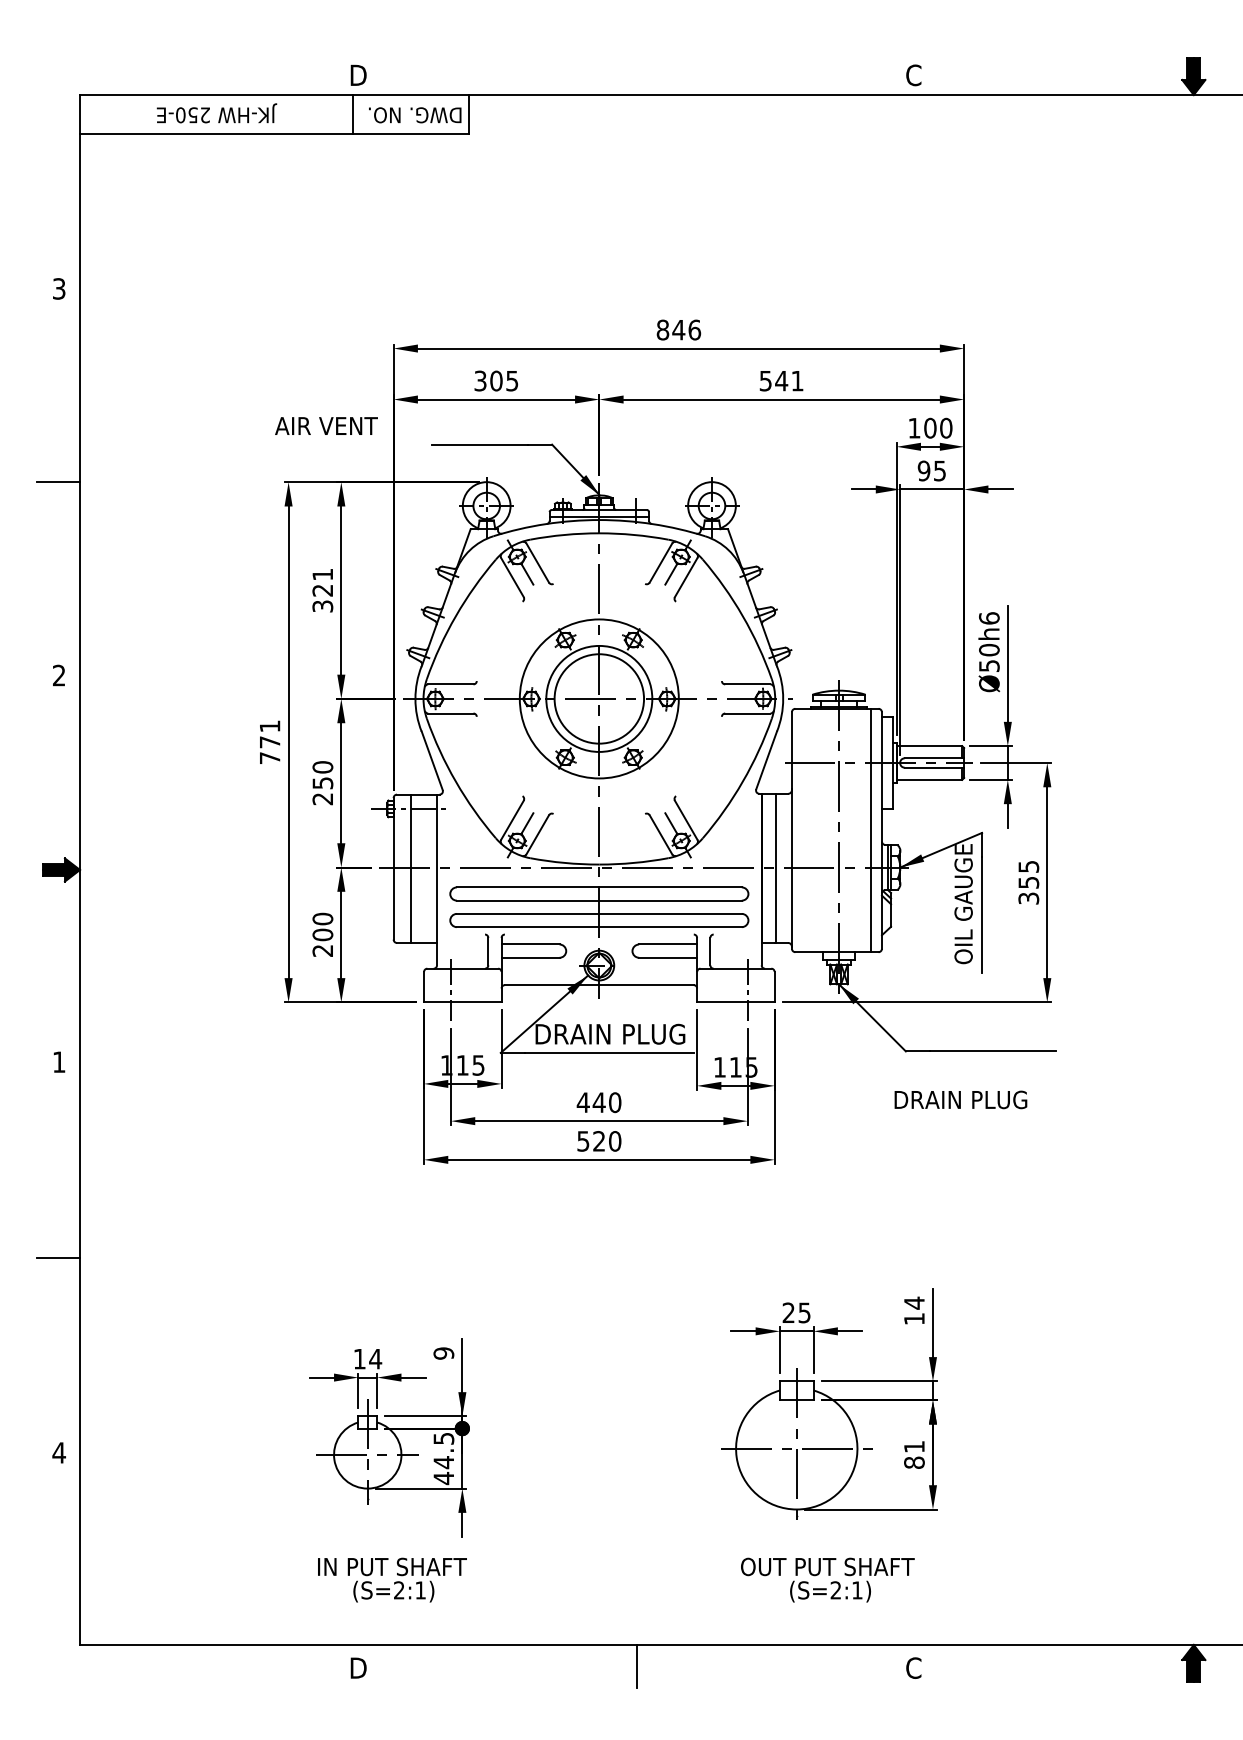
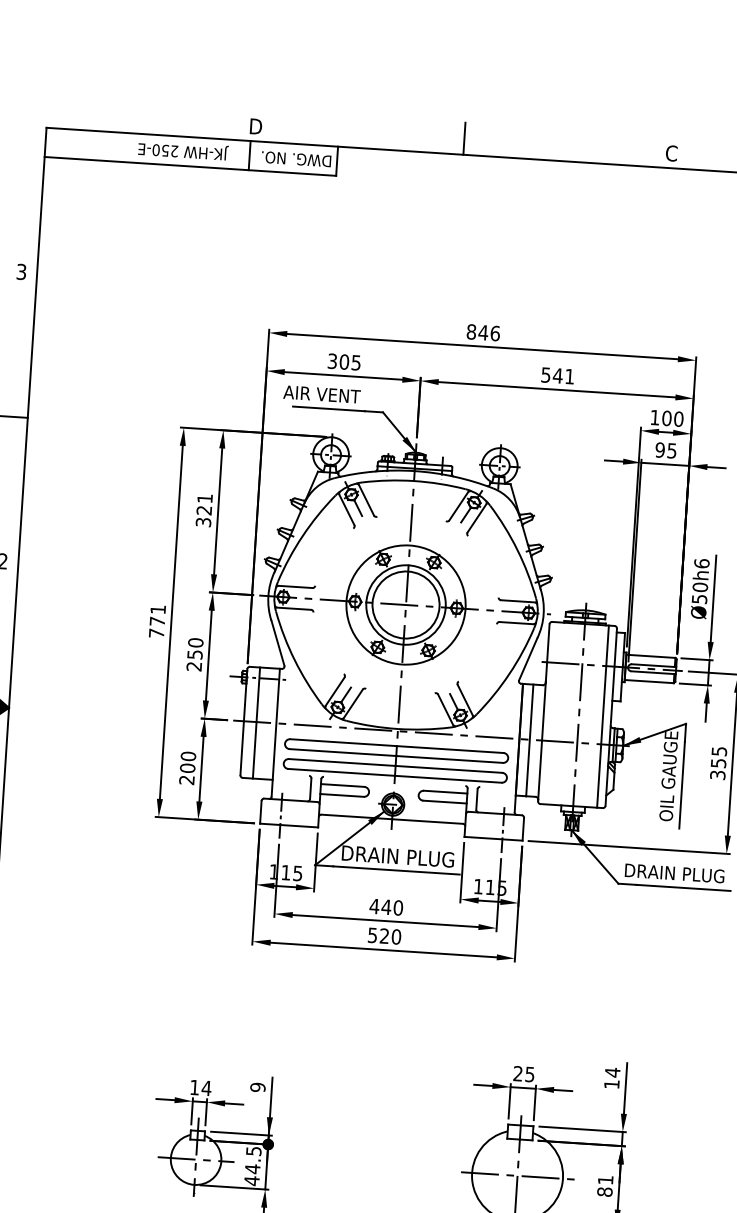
line: (636, 73) -> (464, 138), added
text: (216, 113) -> (183, 150), moved
text: (326, 425) -> (322, 394), moved
text: (960, 1099) -> (674, 873), moved

